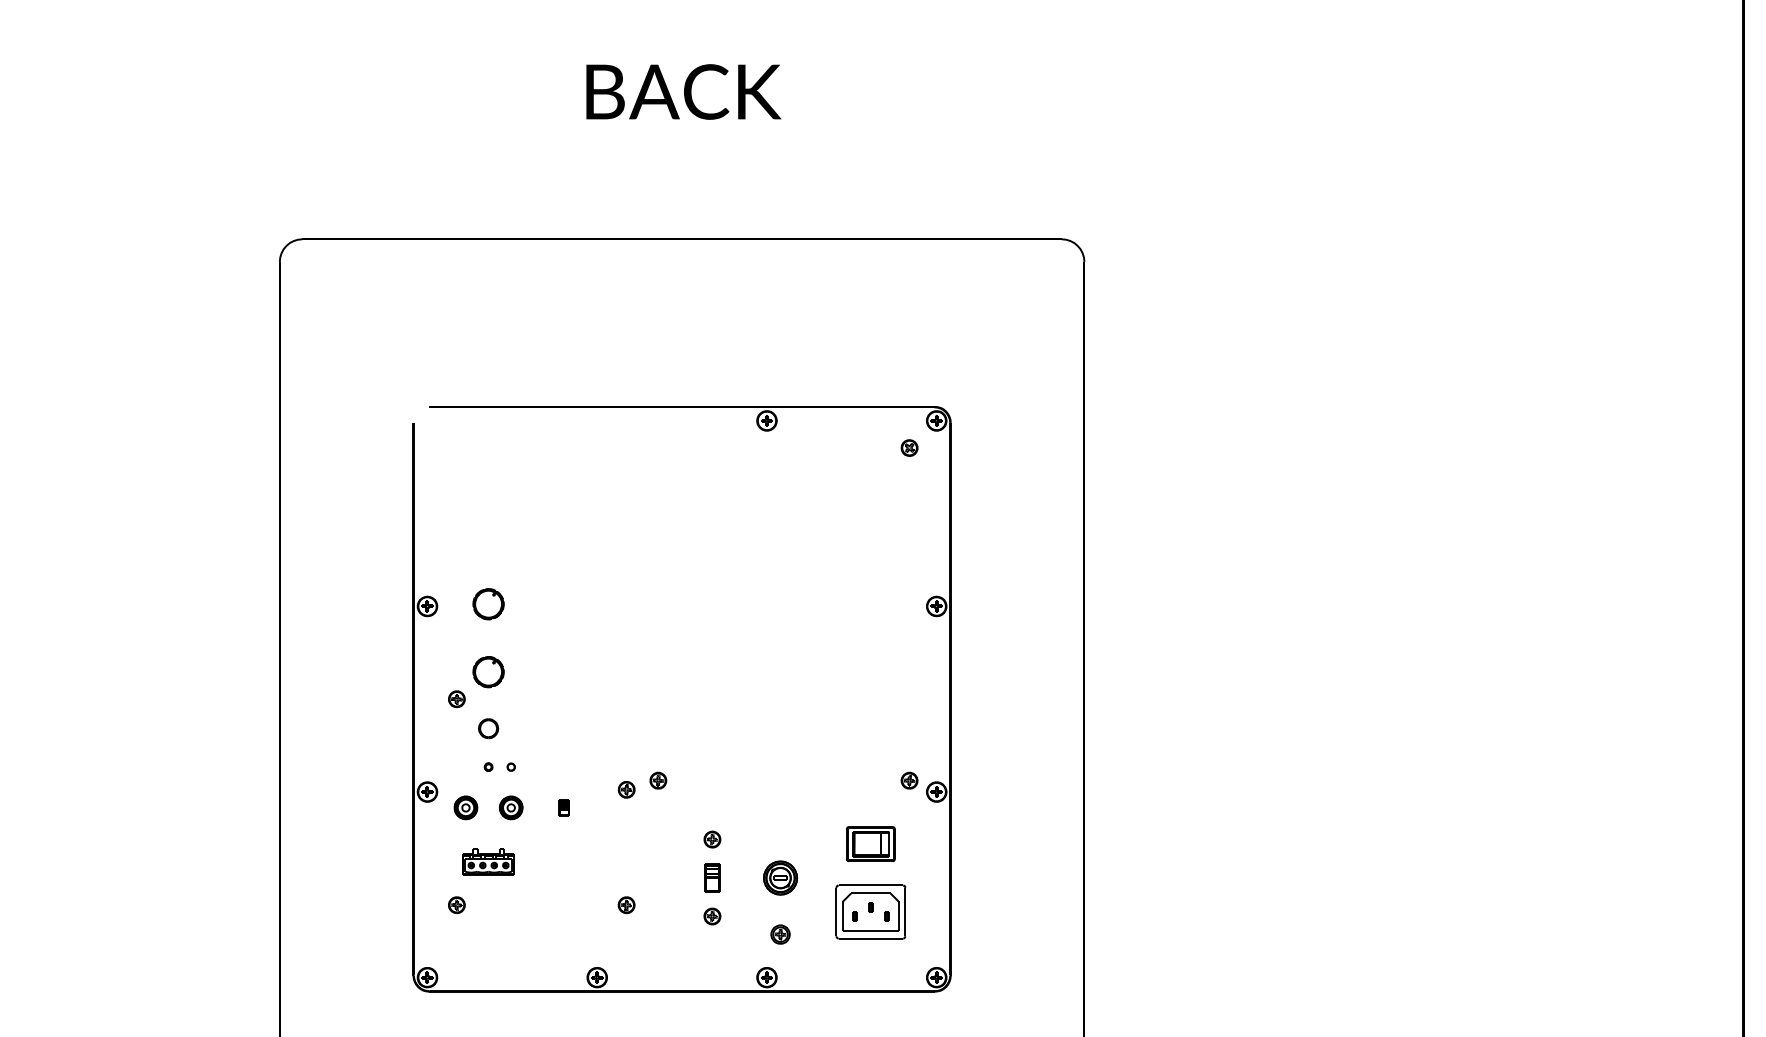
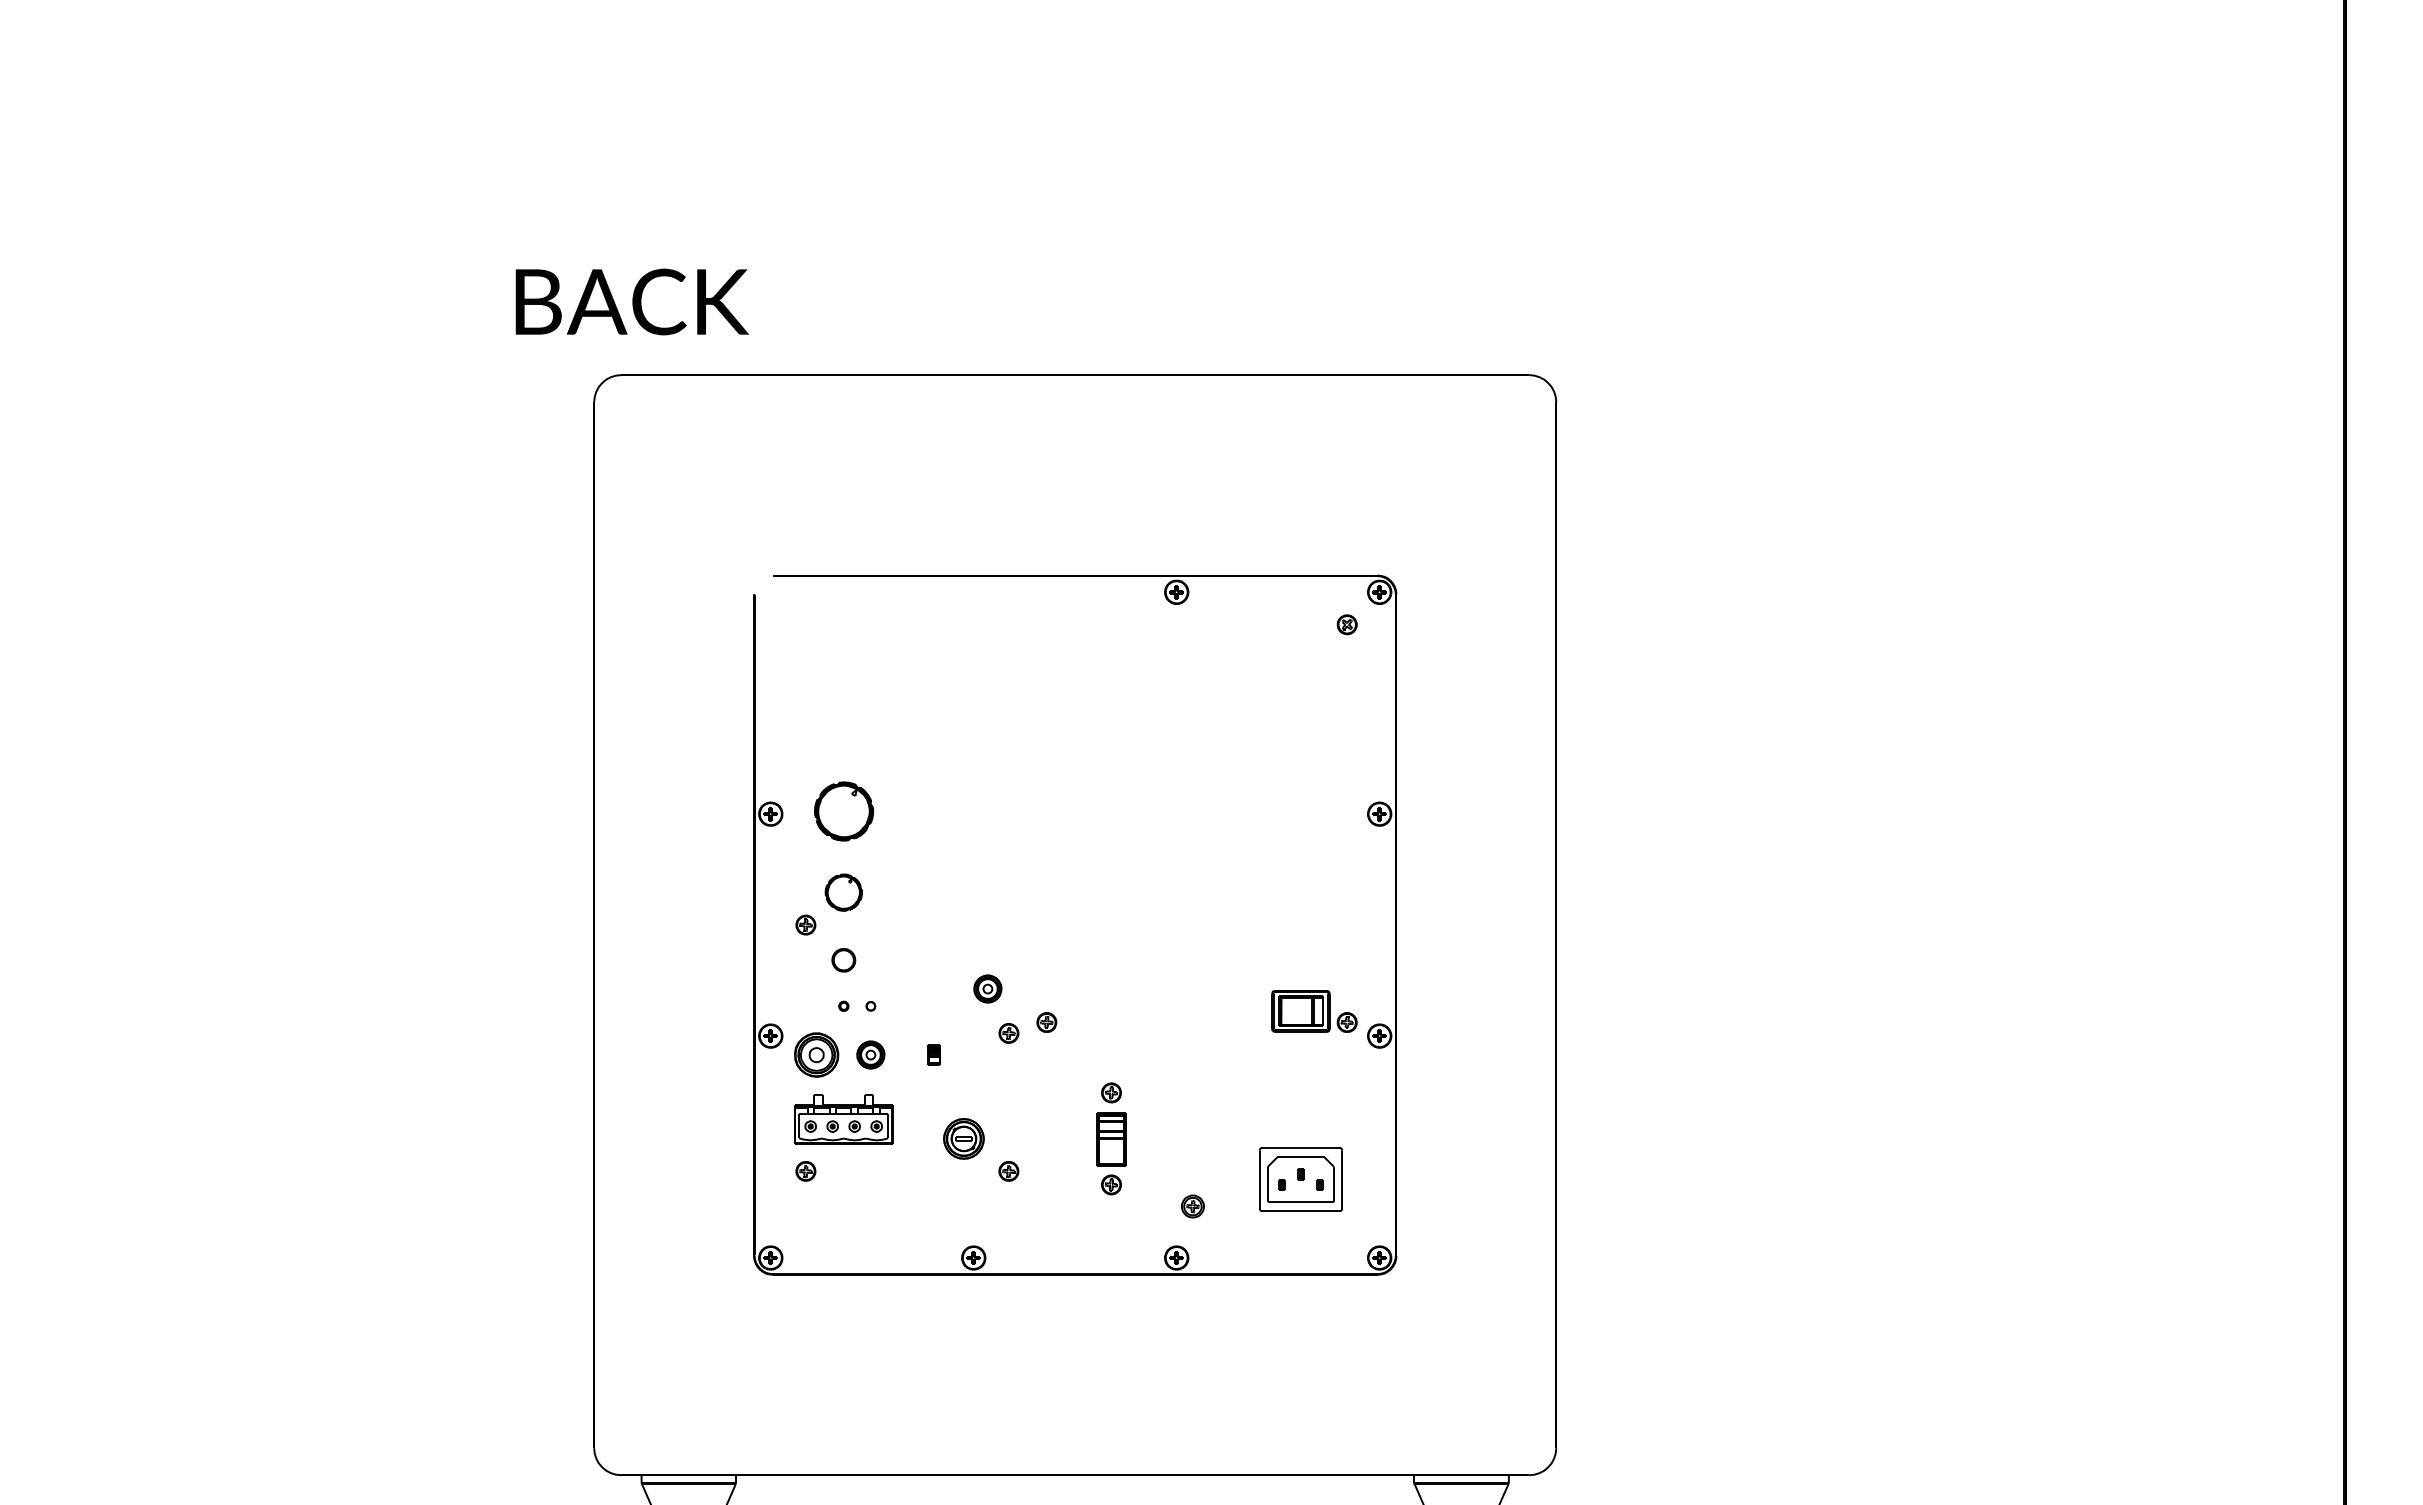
text: (683, 91) -> (631, 301), moved
part: (488, 604) -> (843, 811), size x1.6
part: (608, 752) -> (987, 988), added
part: (465, 807) -> (816, 1054), size x1.6
part: (870, 844) -> (1300, 1011), moved
part: (488, 861) -> (843, 1119), size x1.6
part: (712, 877) -> (1111, 1138), size x1.6
part: (780, 877) -> (963, 1138), moved

